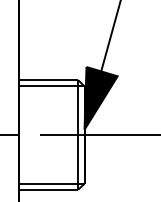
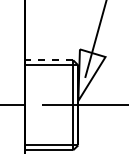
line: (48, 80) -> (48, 60), solid -> dashed
fill: (100, 97) -> (91, 74), removed

